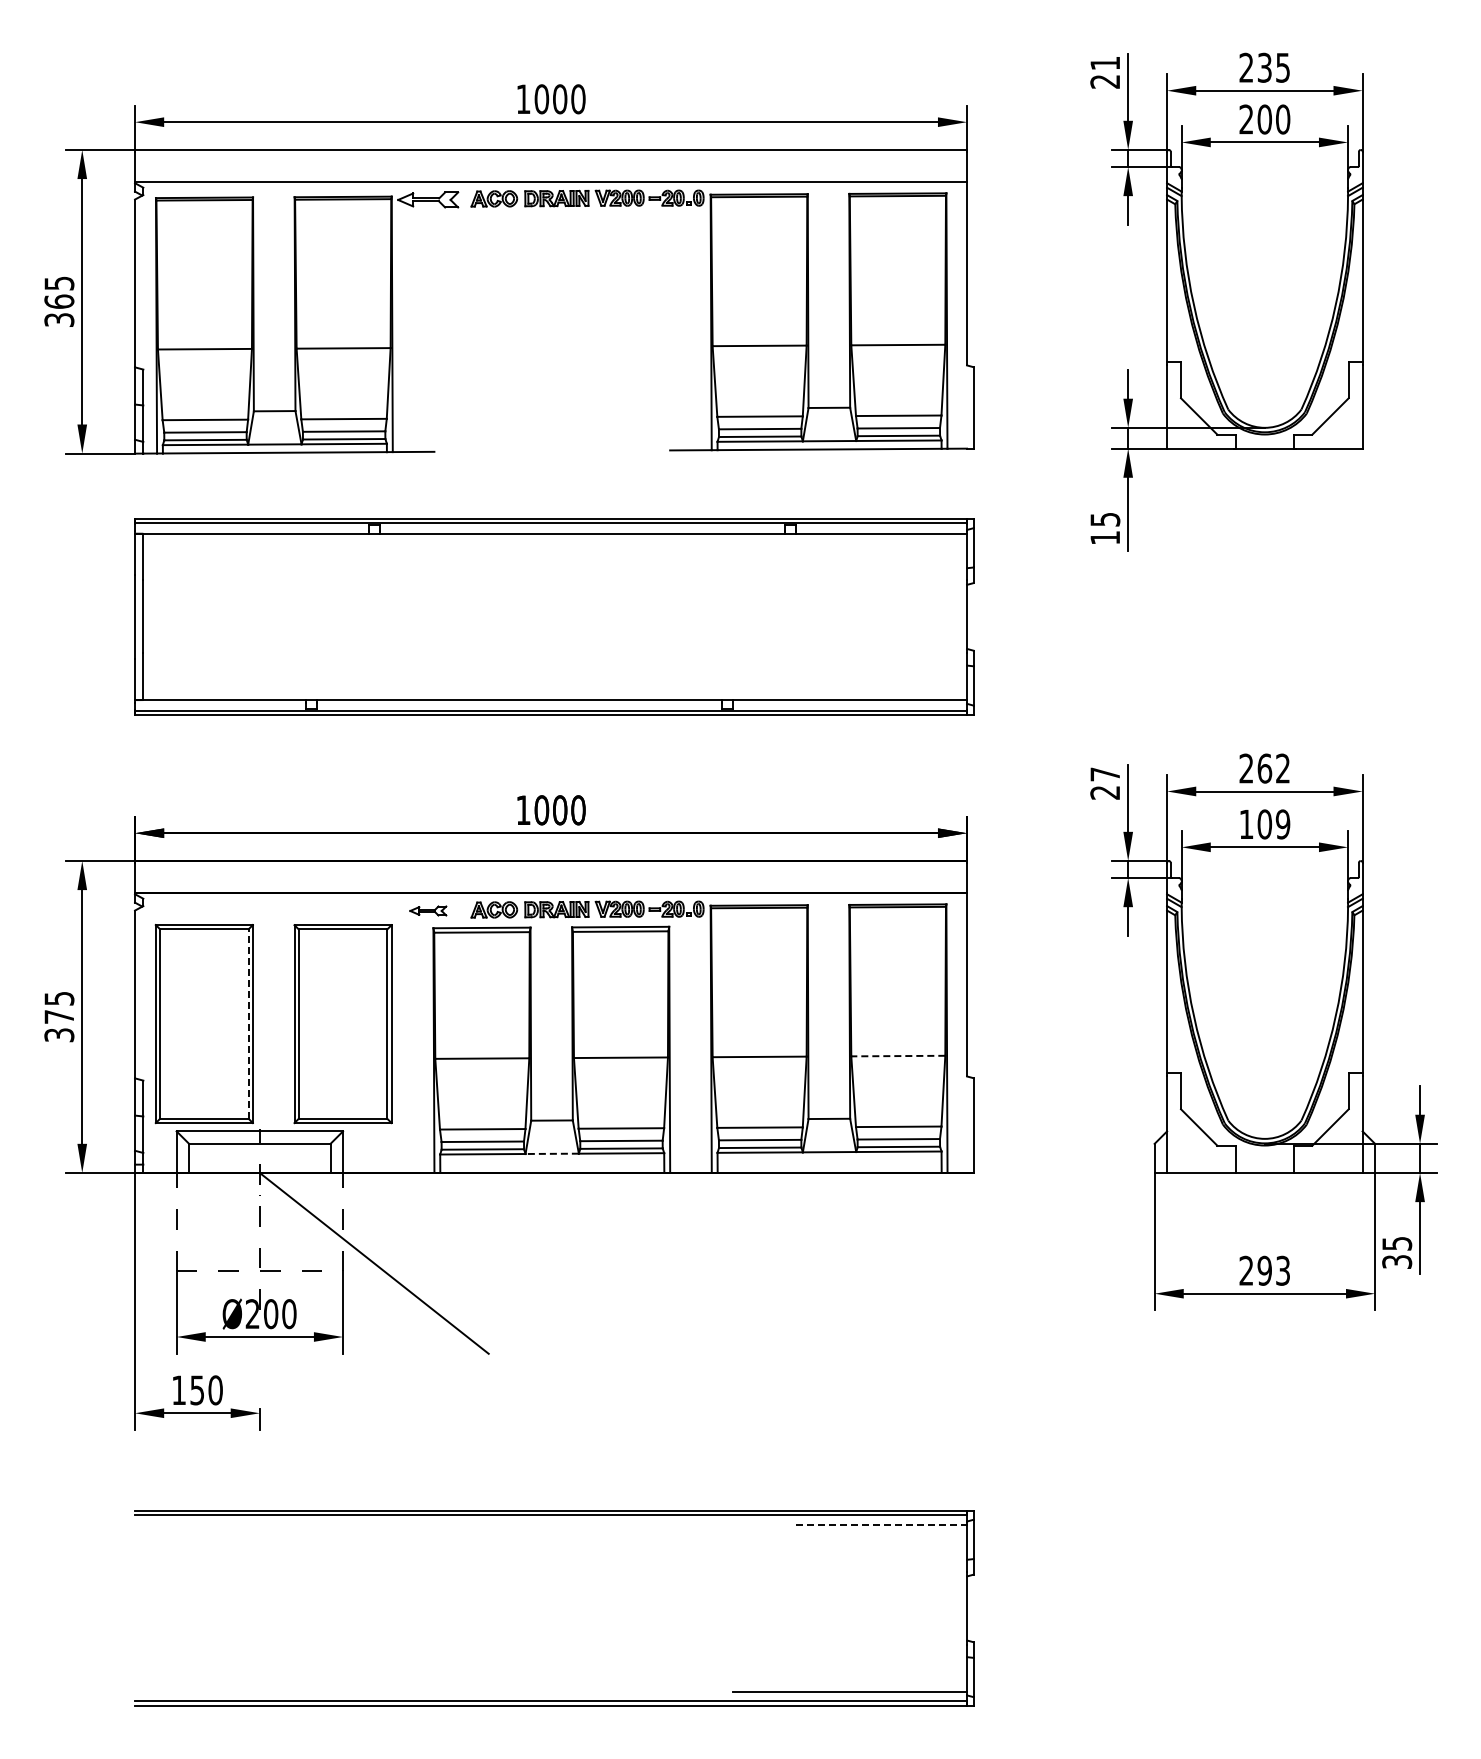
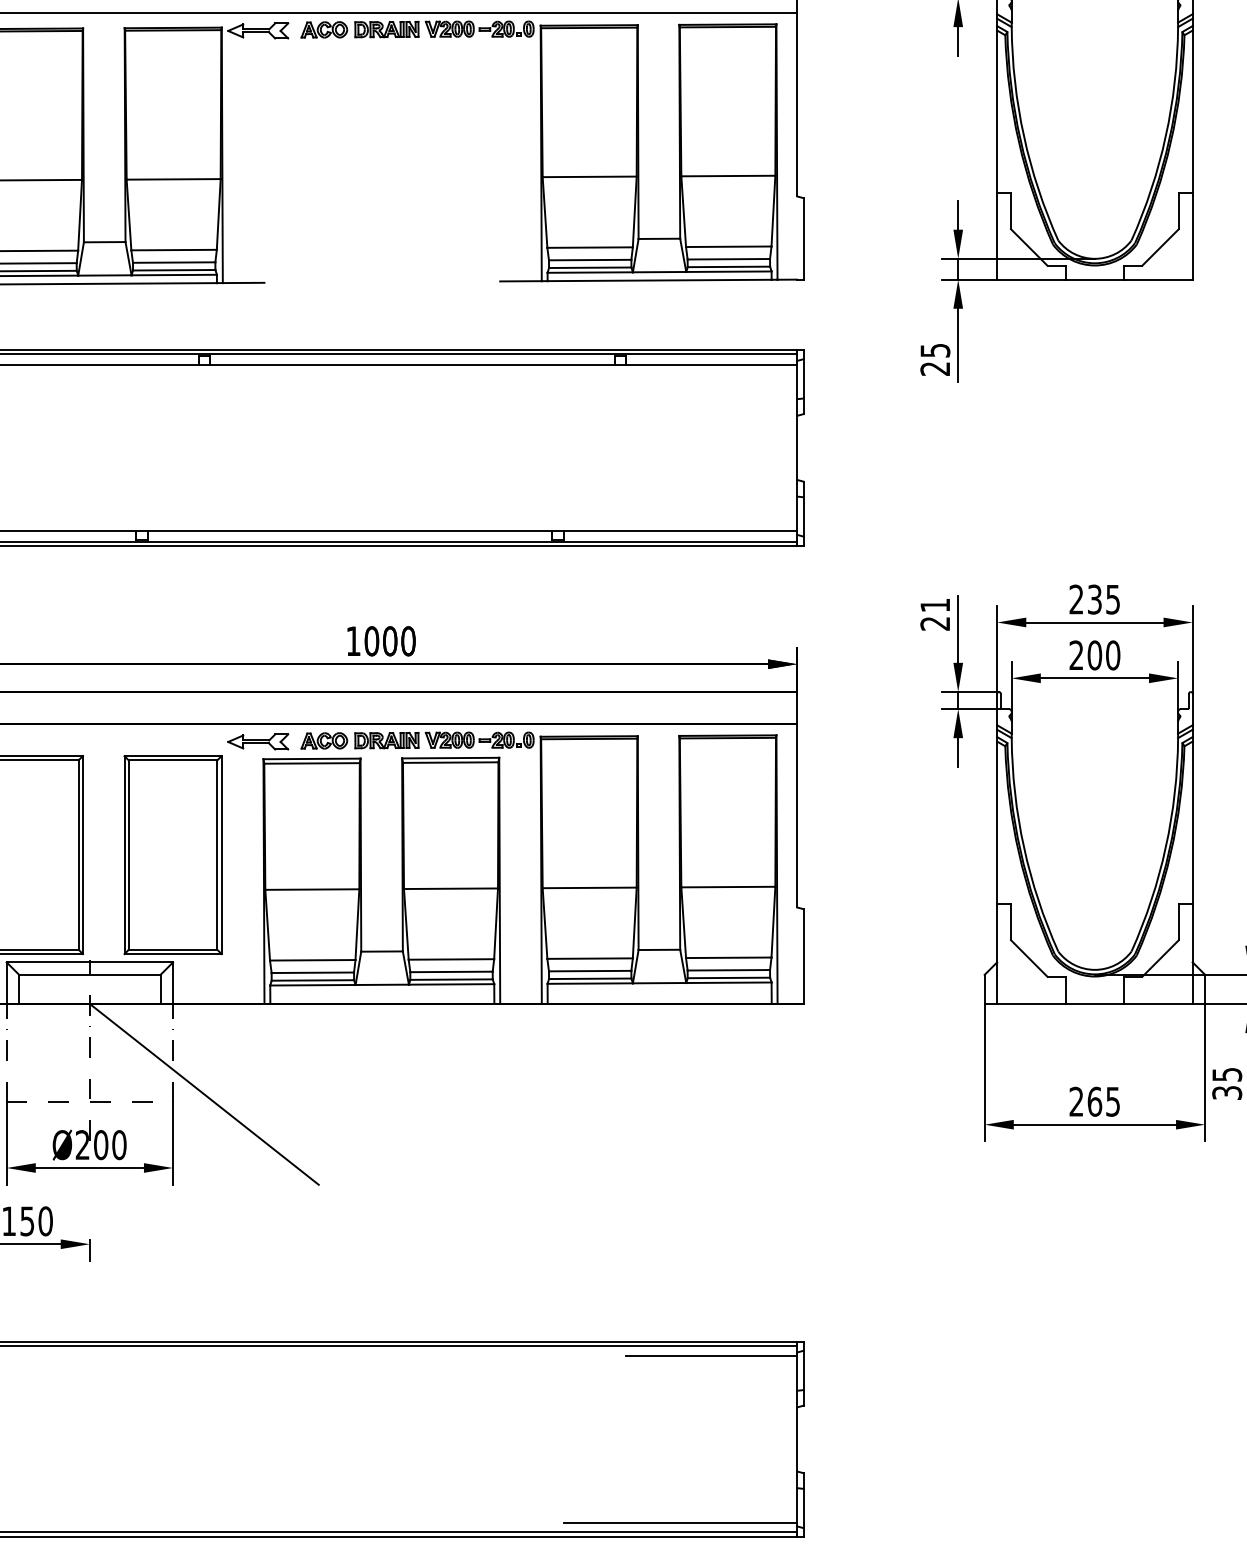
text: (1104, 537) -> (934, 368), 15 -> 25
text: (1273, 768) -> (1103, 599), 262 -> 235
text: (1104, 774) -> (934, 605), 27 -> 21
text: (1264, 824) -> (1094, 655), 109 -> 200
part: (428, 910) -> (258, 741), size x1.67
line: (248, 1024) -> (78, 855), dashed -> solid
line: (897, 1056) -> (727, 887), dashed -> solid
line: (552, 1153) -> (382, 984), dashed -> solid
text: (1273, 1270) -> (1103, 1101), 293 -> 265
line: (881, 1525) -> (711, 1356), dashed -> solid

